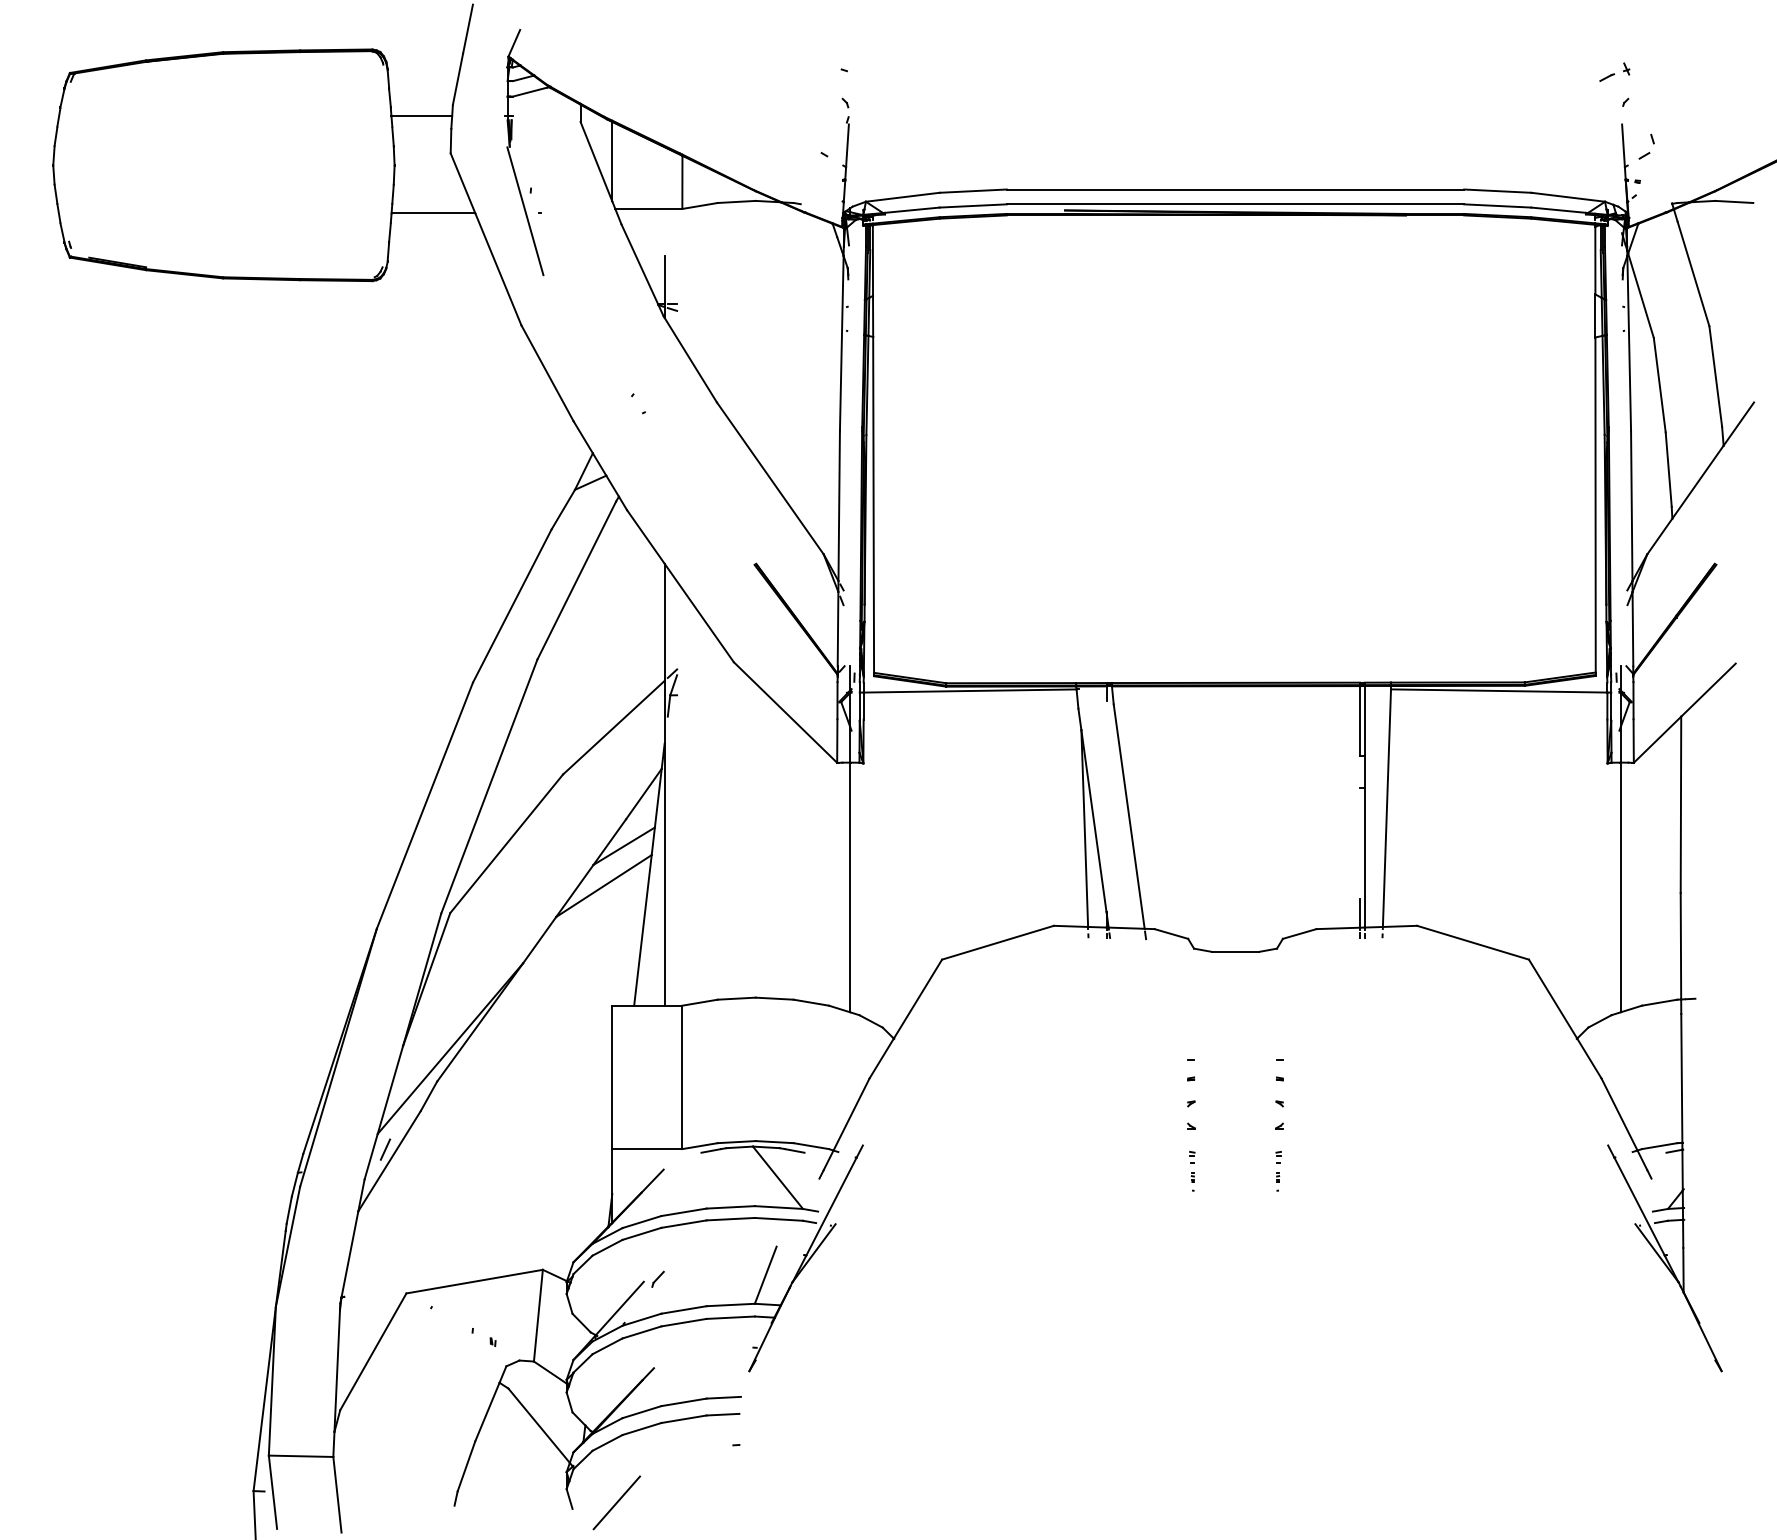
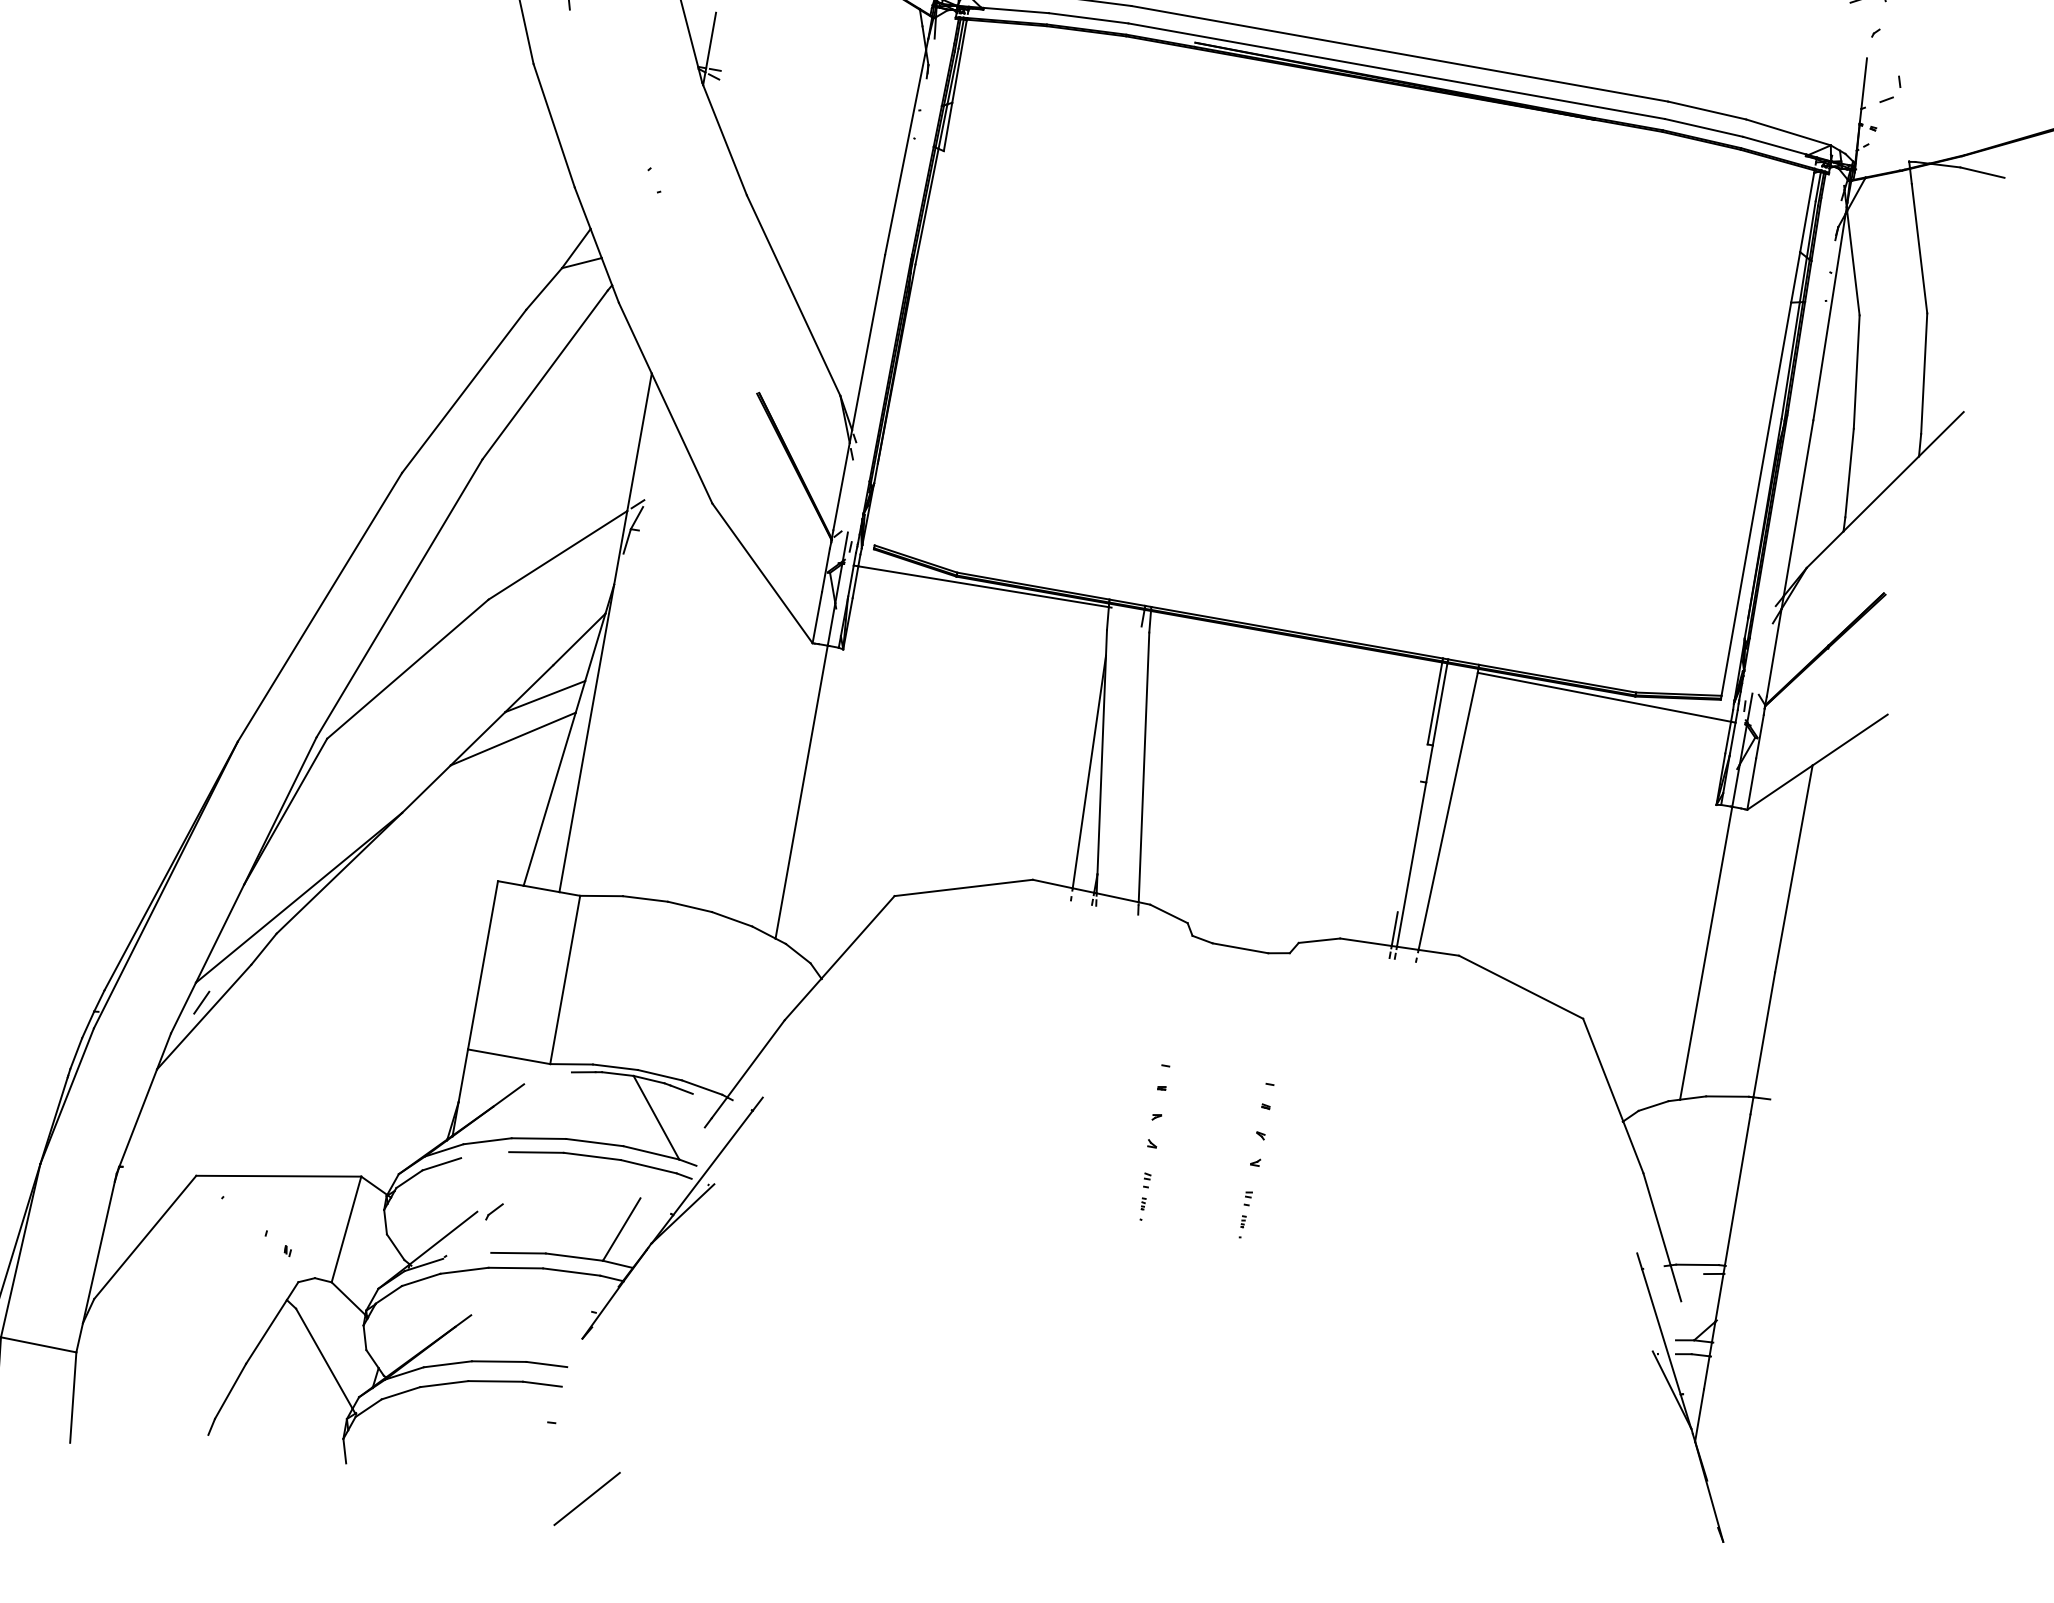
line: (873, 504) -> (909, 347), removed
line: (641, 1233) -> (484, 1154), removed
line: (641, 1319) -> (466, 1255), removed
line: (616, 1502) -> (586, 1498), moved

